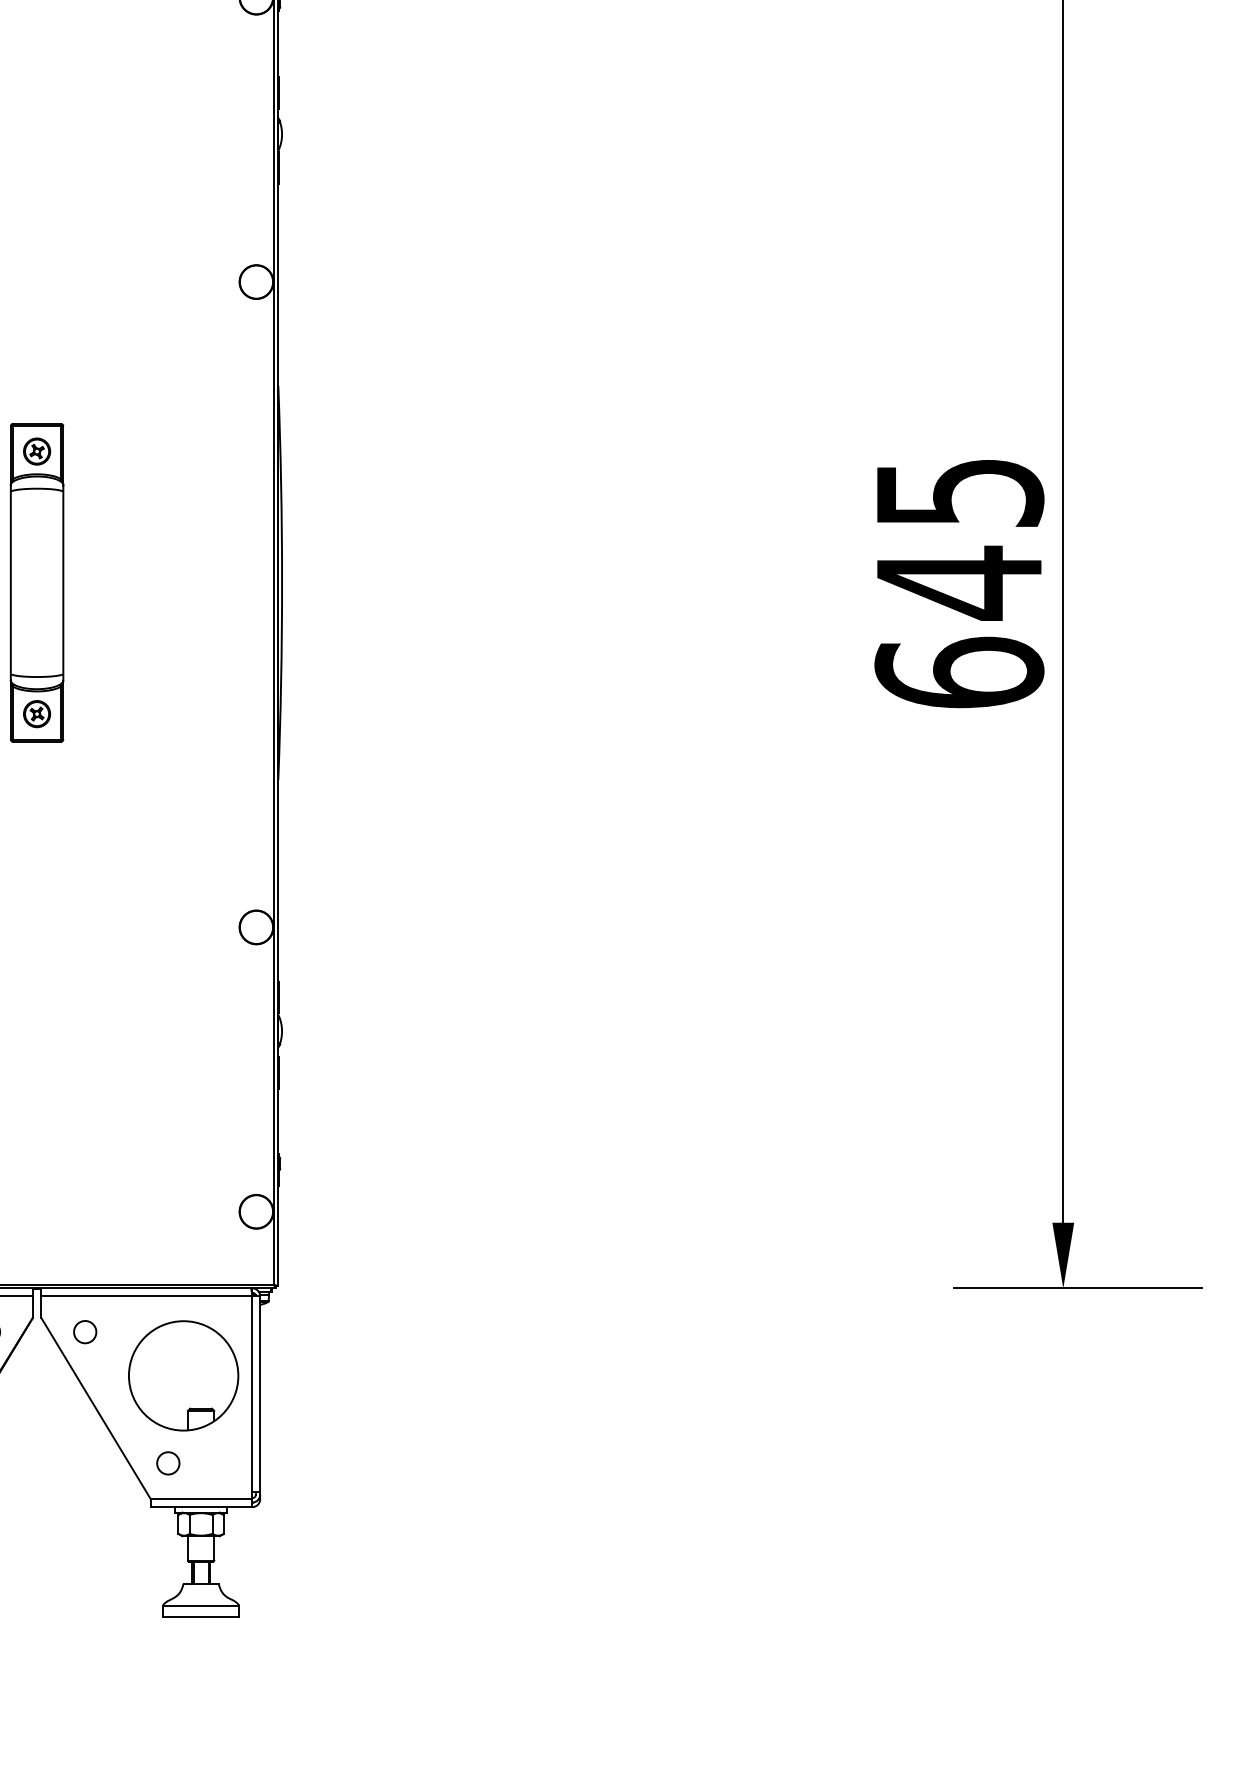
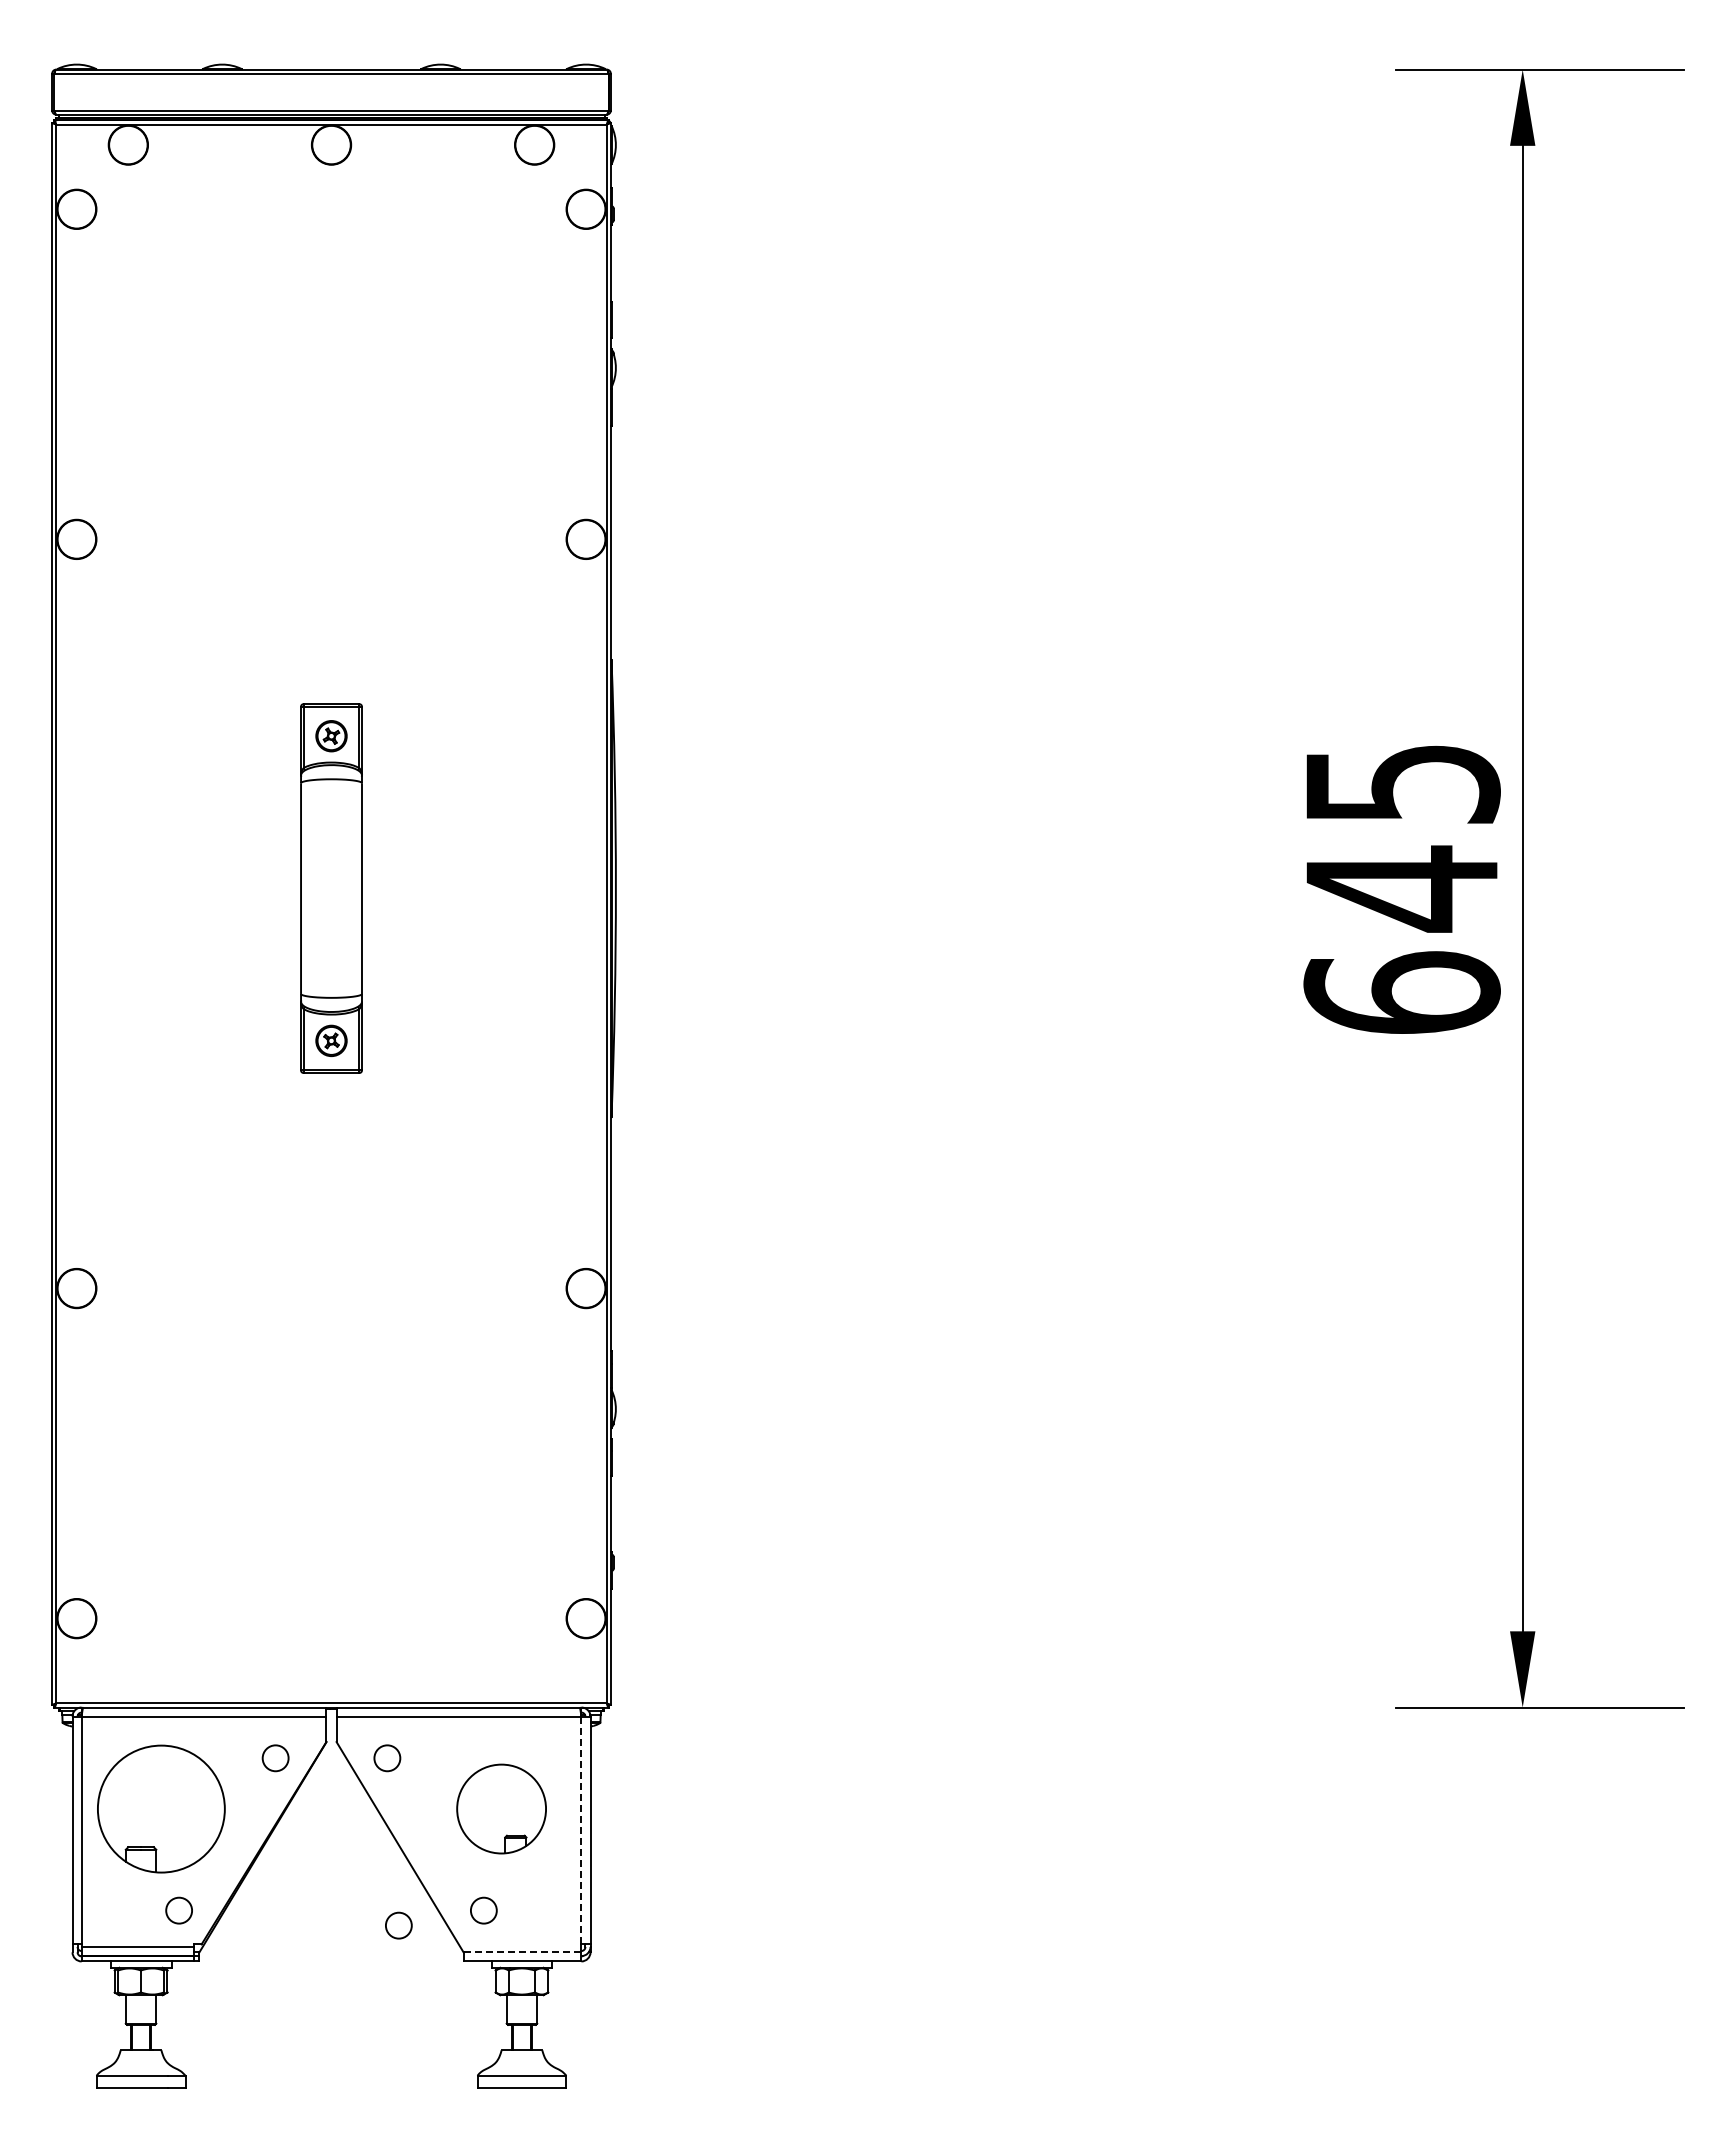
part: (183, 1375) -> (501, 1808), size x0.7
line: (252, 1394) -> (581, 1830), solid -> dashed
circle: (94, 1476) -> (398, 1925), added
line: (201, 1499) -> (522, 1952), solid -> dashed

